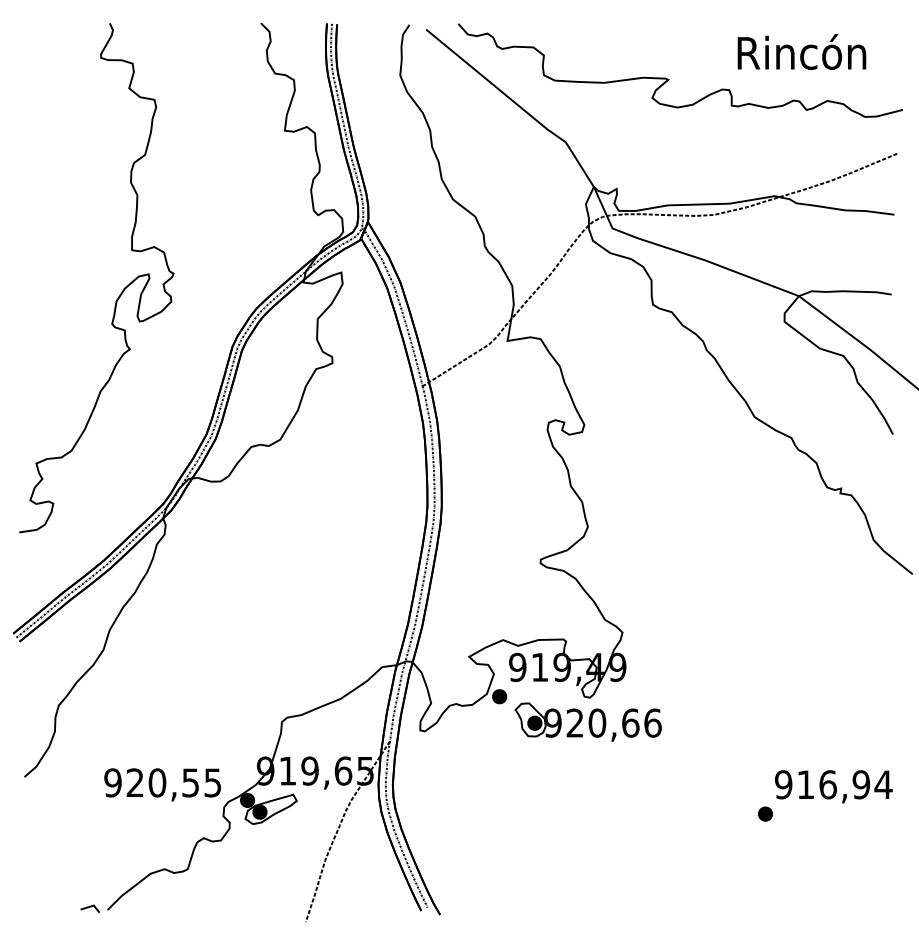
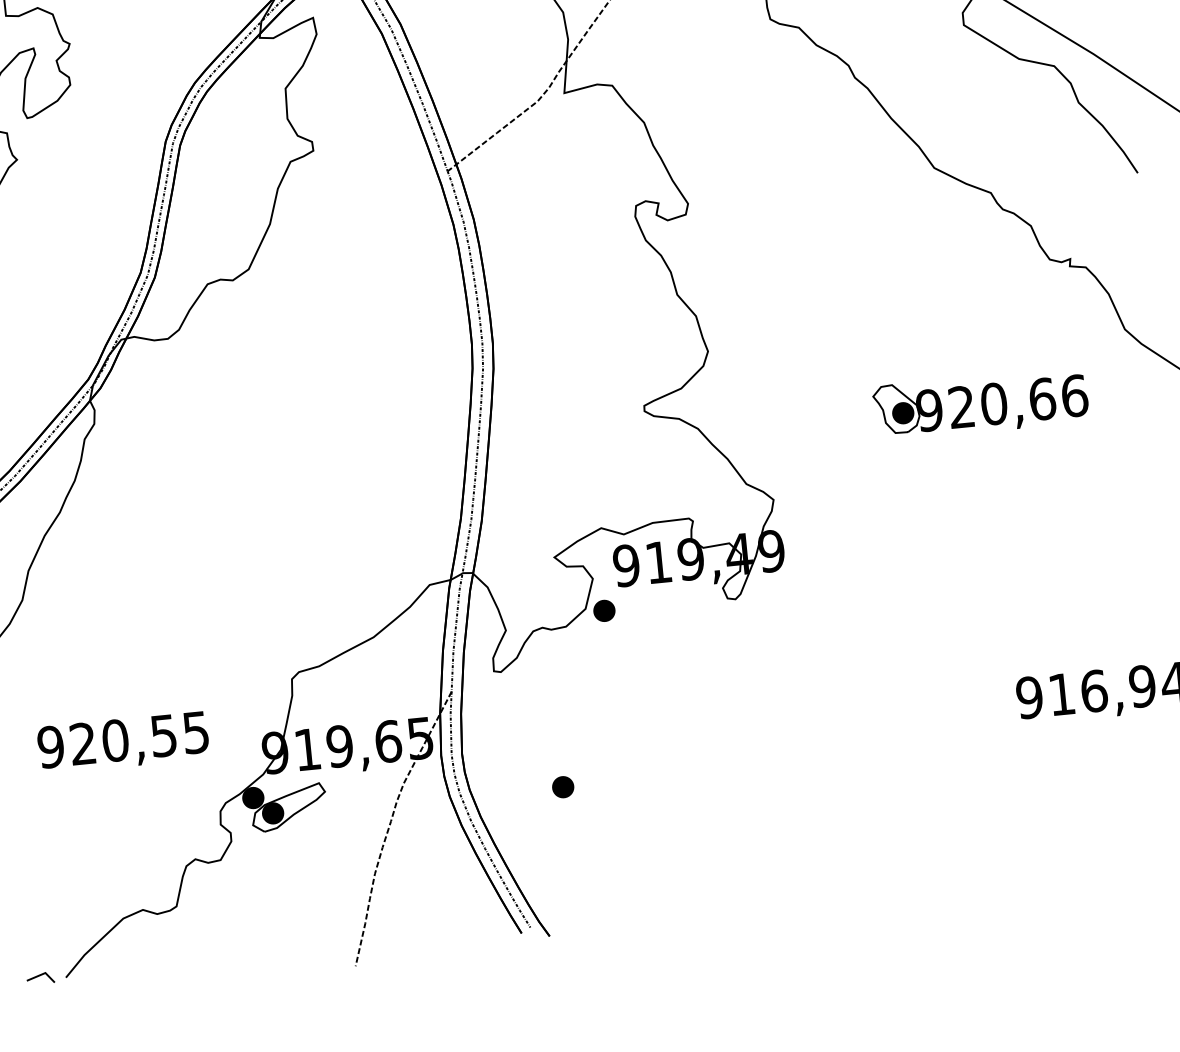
part: (587, 721) -> (979, 403), moved
text: (162, 784) -> (123, 742), moved
part: (765, 813) -> (563, 786), moved

